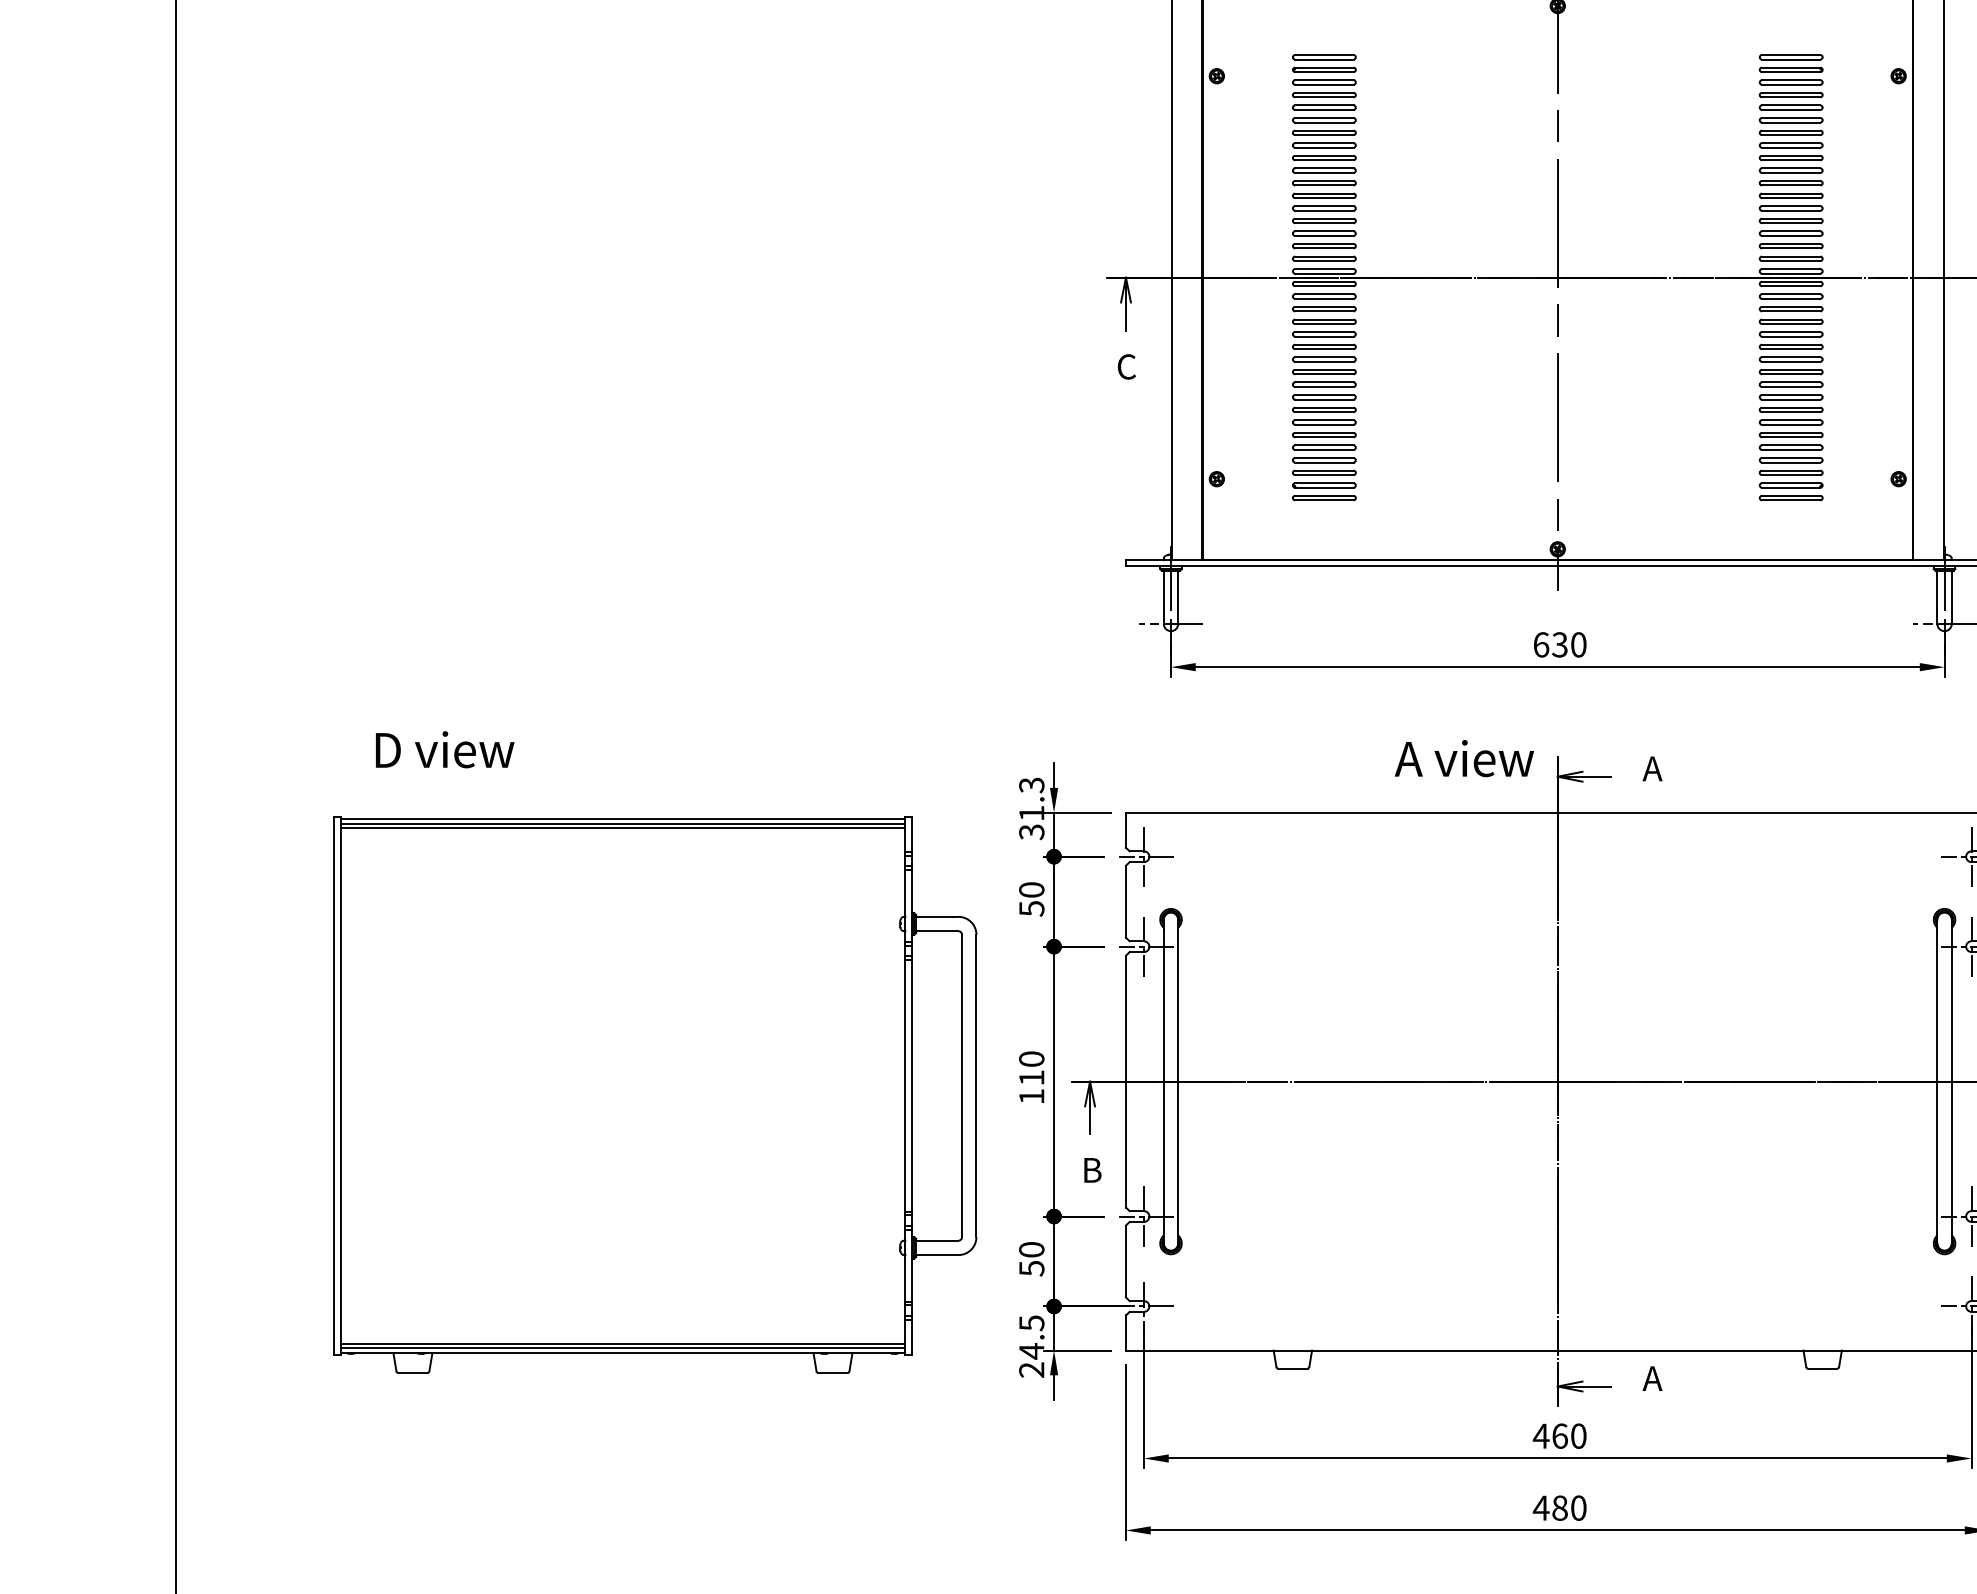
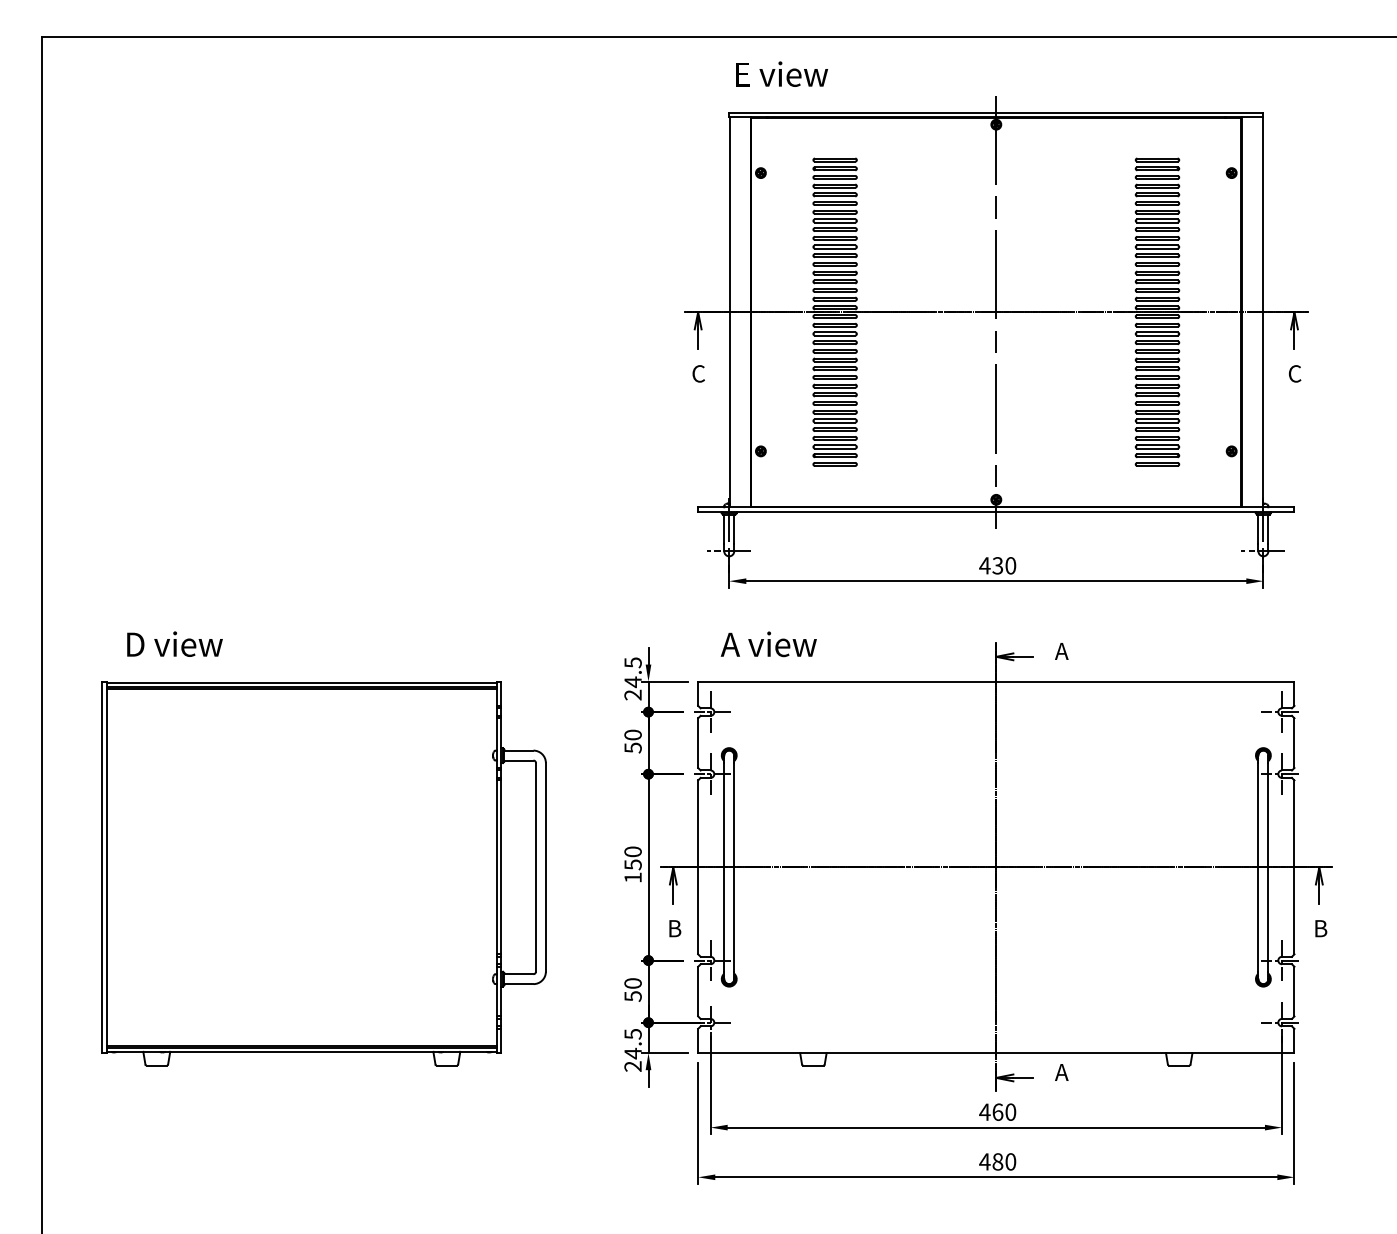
text: (1540, 644) -> (984, 565), 630 -> 430
text: (444, 748) -> (174, 643), moved
text: (1463, 758) -> (768, 644), moved
text: (1030, 808) -> (632, 678), 31.3 -> 24.5
text: (1030, 1077) -> (632, 864), 110 -> 150
part: (654, 1094) -> (323, 873), moved

